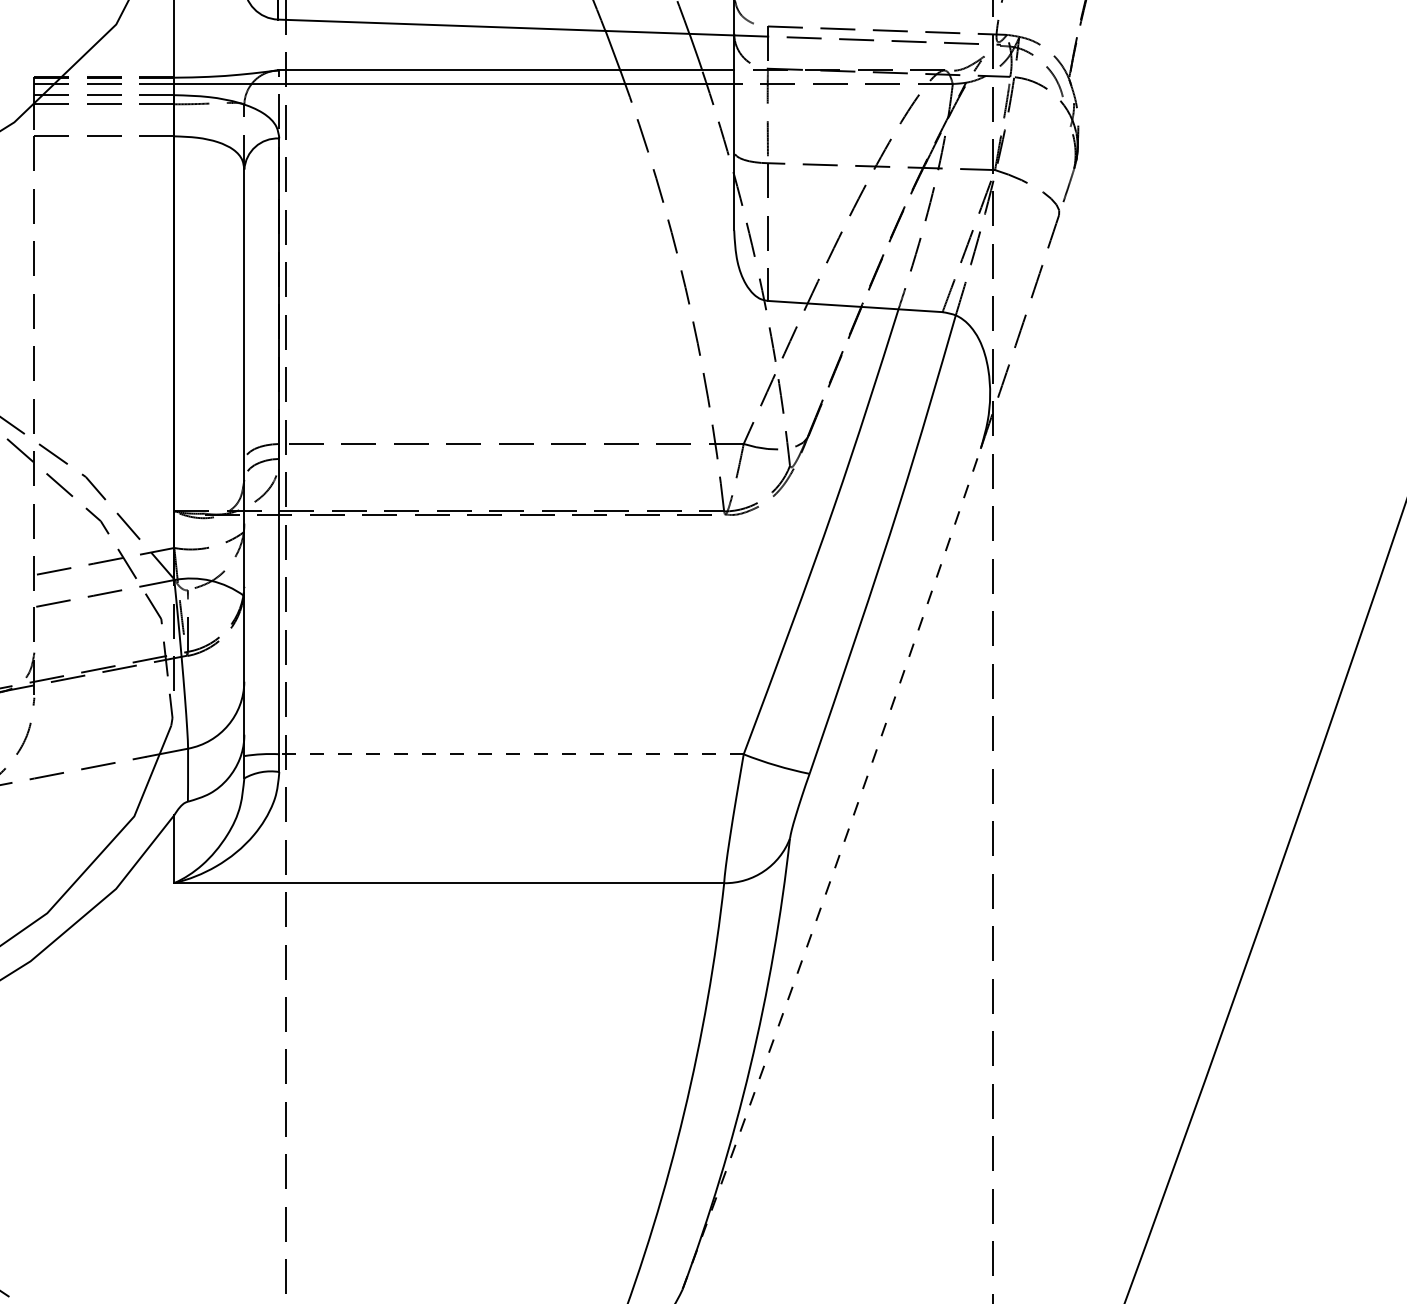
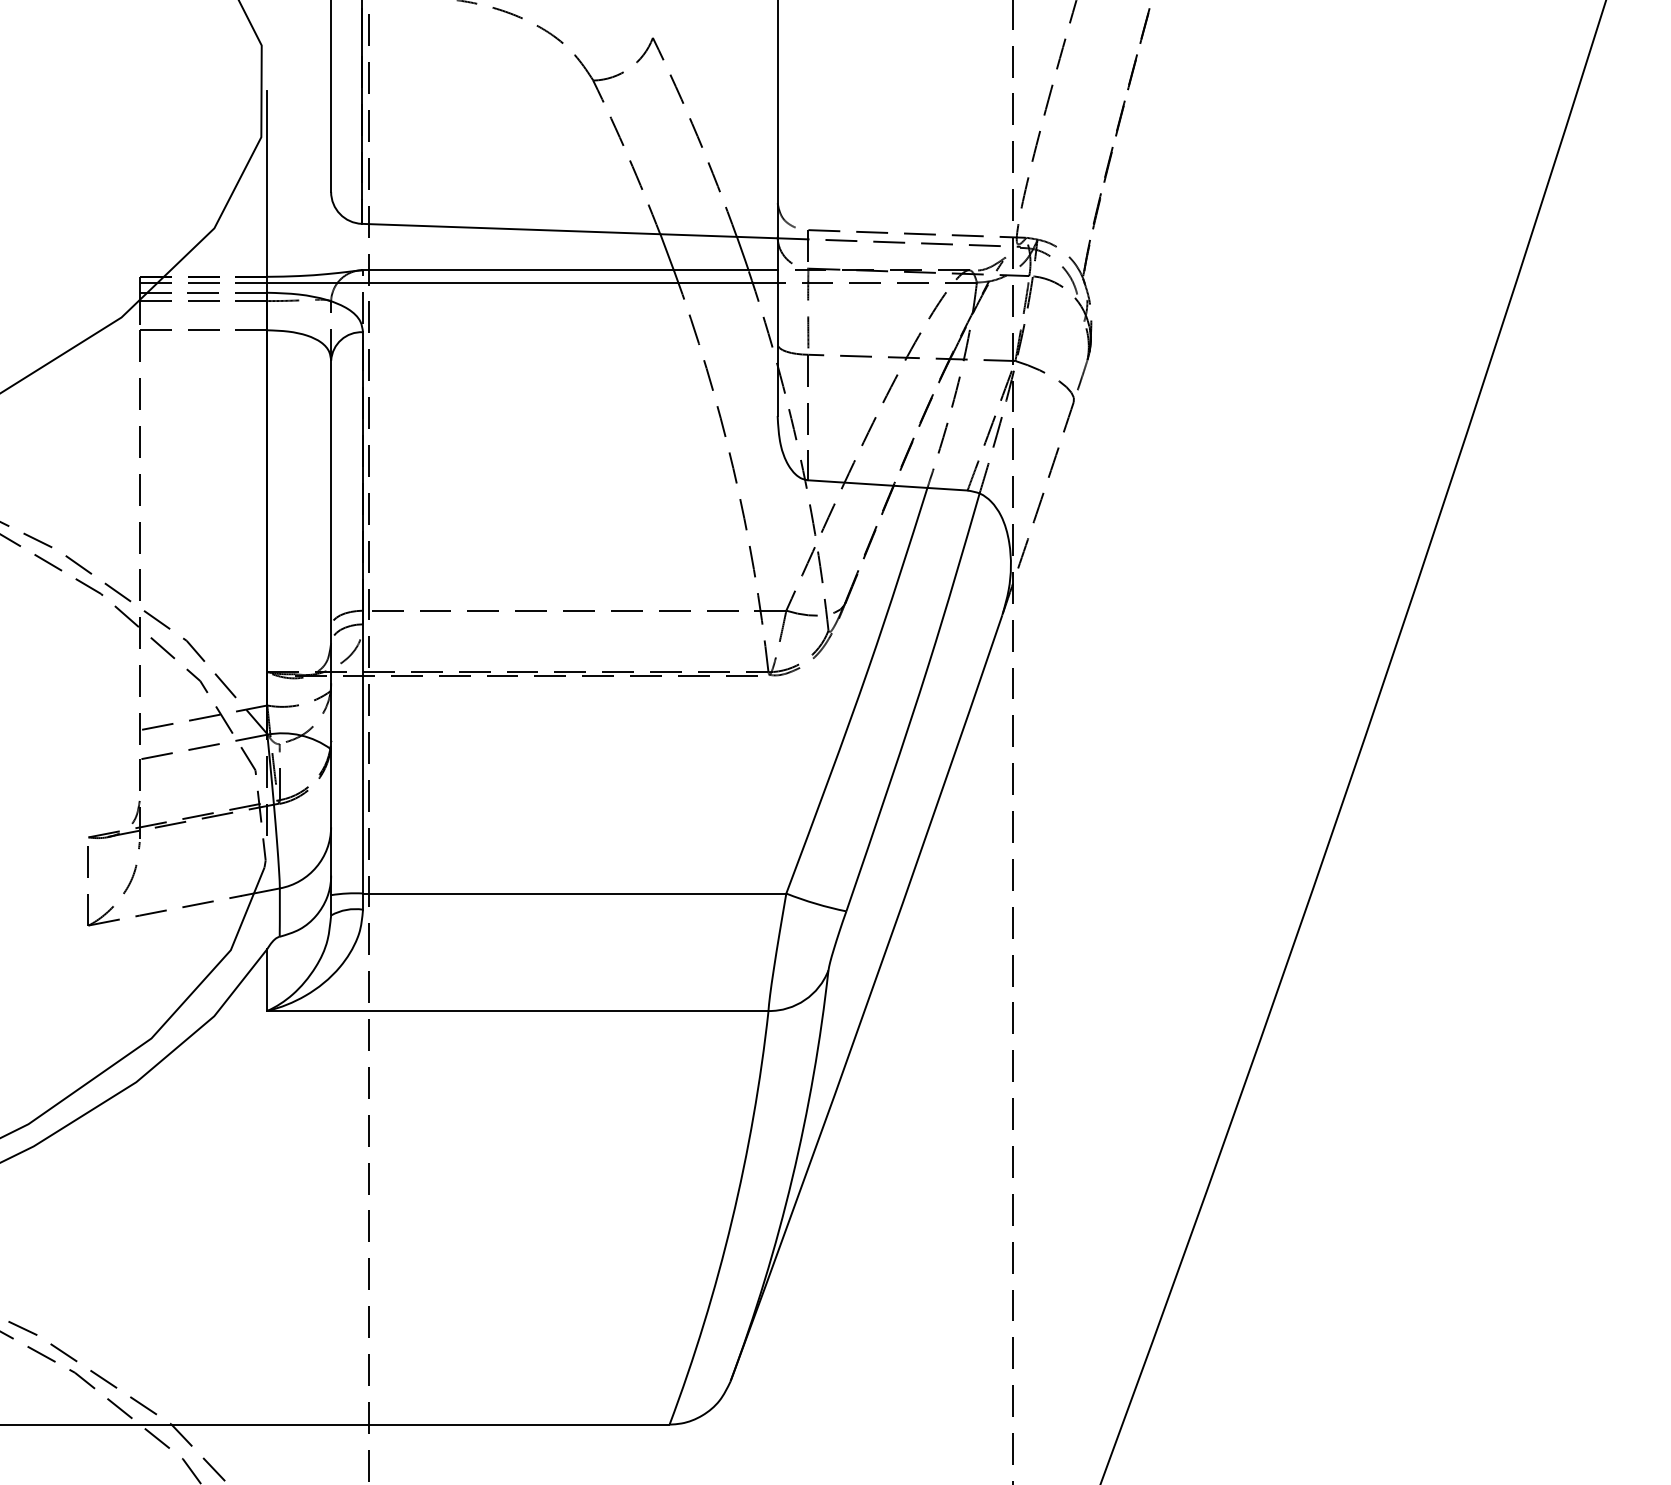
line: (511, 754) -> (574, 893), dashed -> solid
arc: (833, 870) -> (868, 999), dashed -> solid

